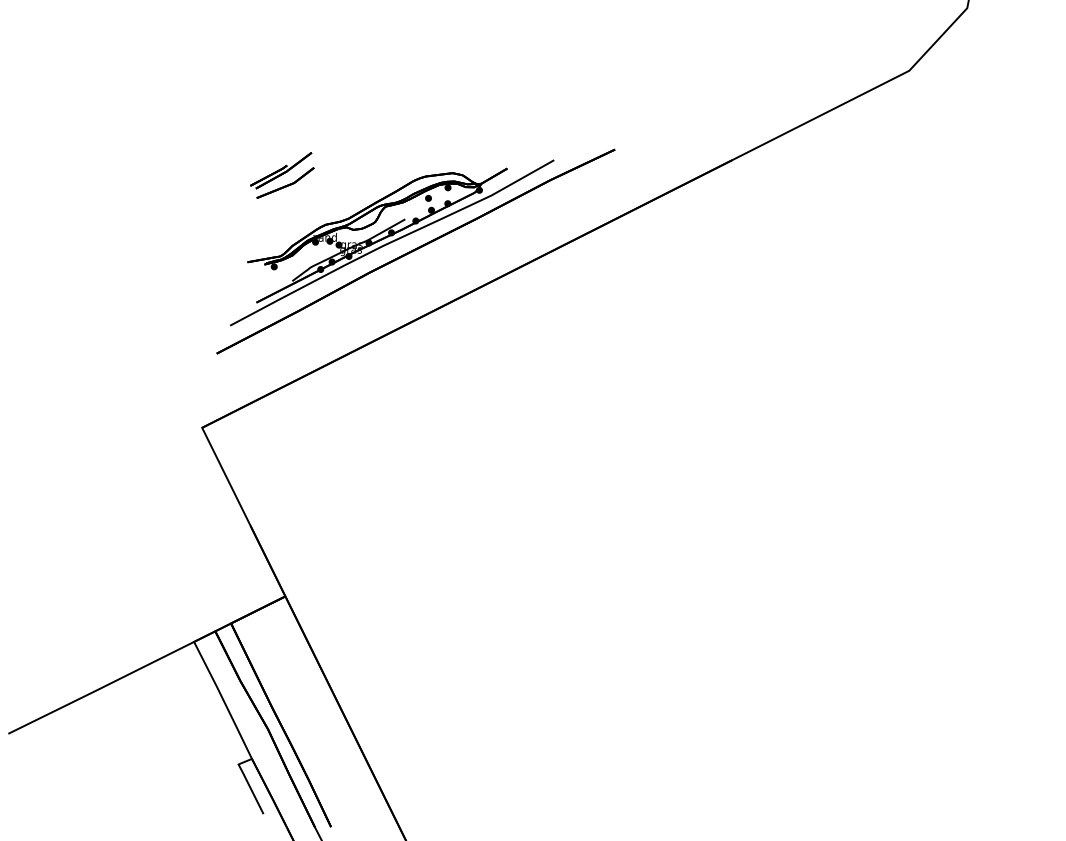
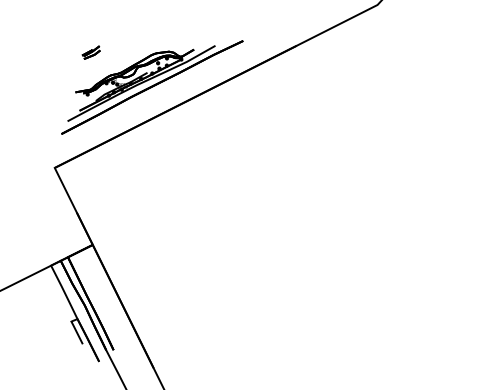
part: (280, 174) -> (90, 52), size x0.62

